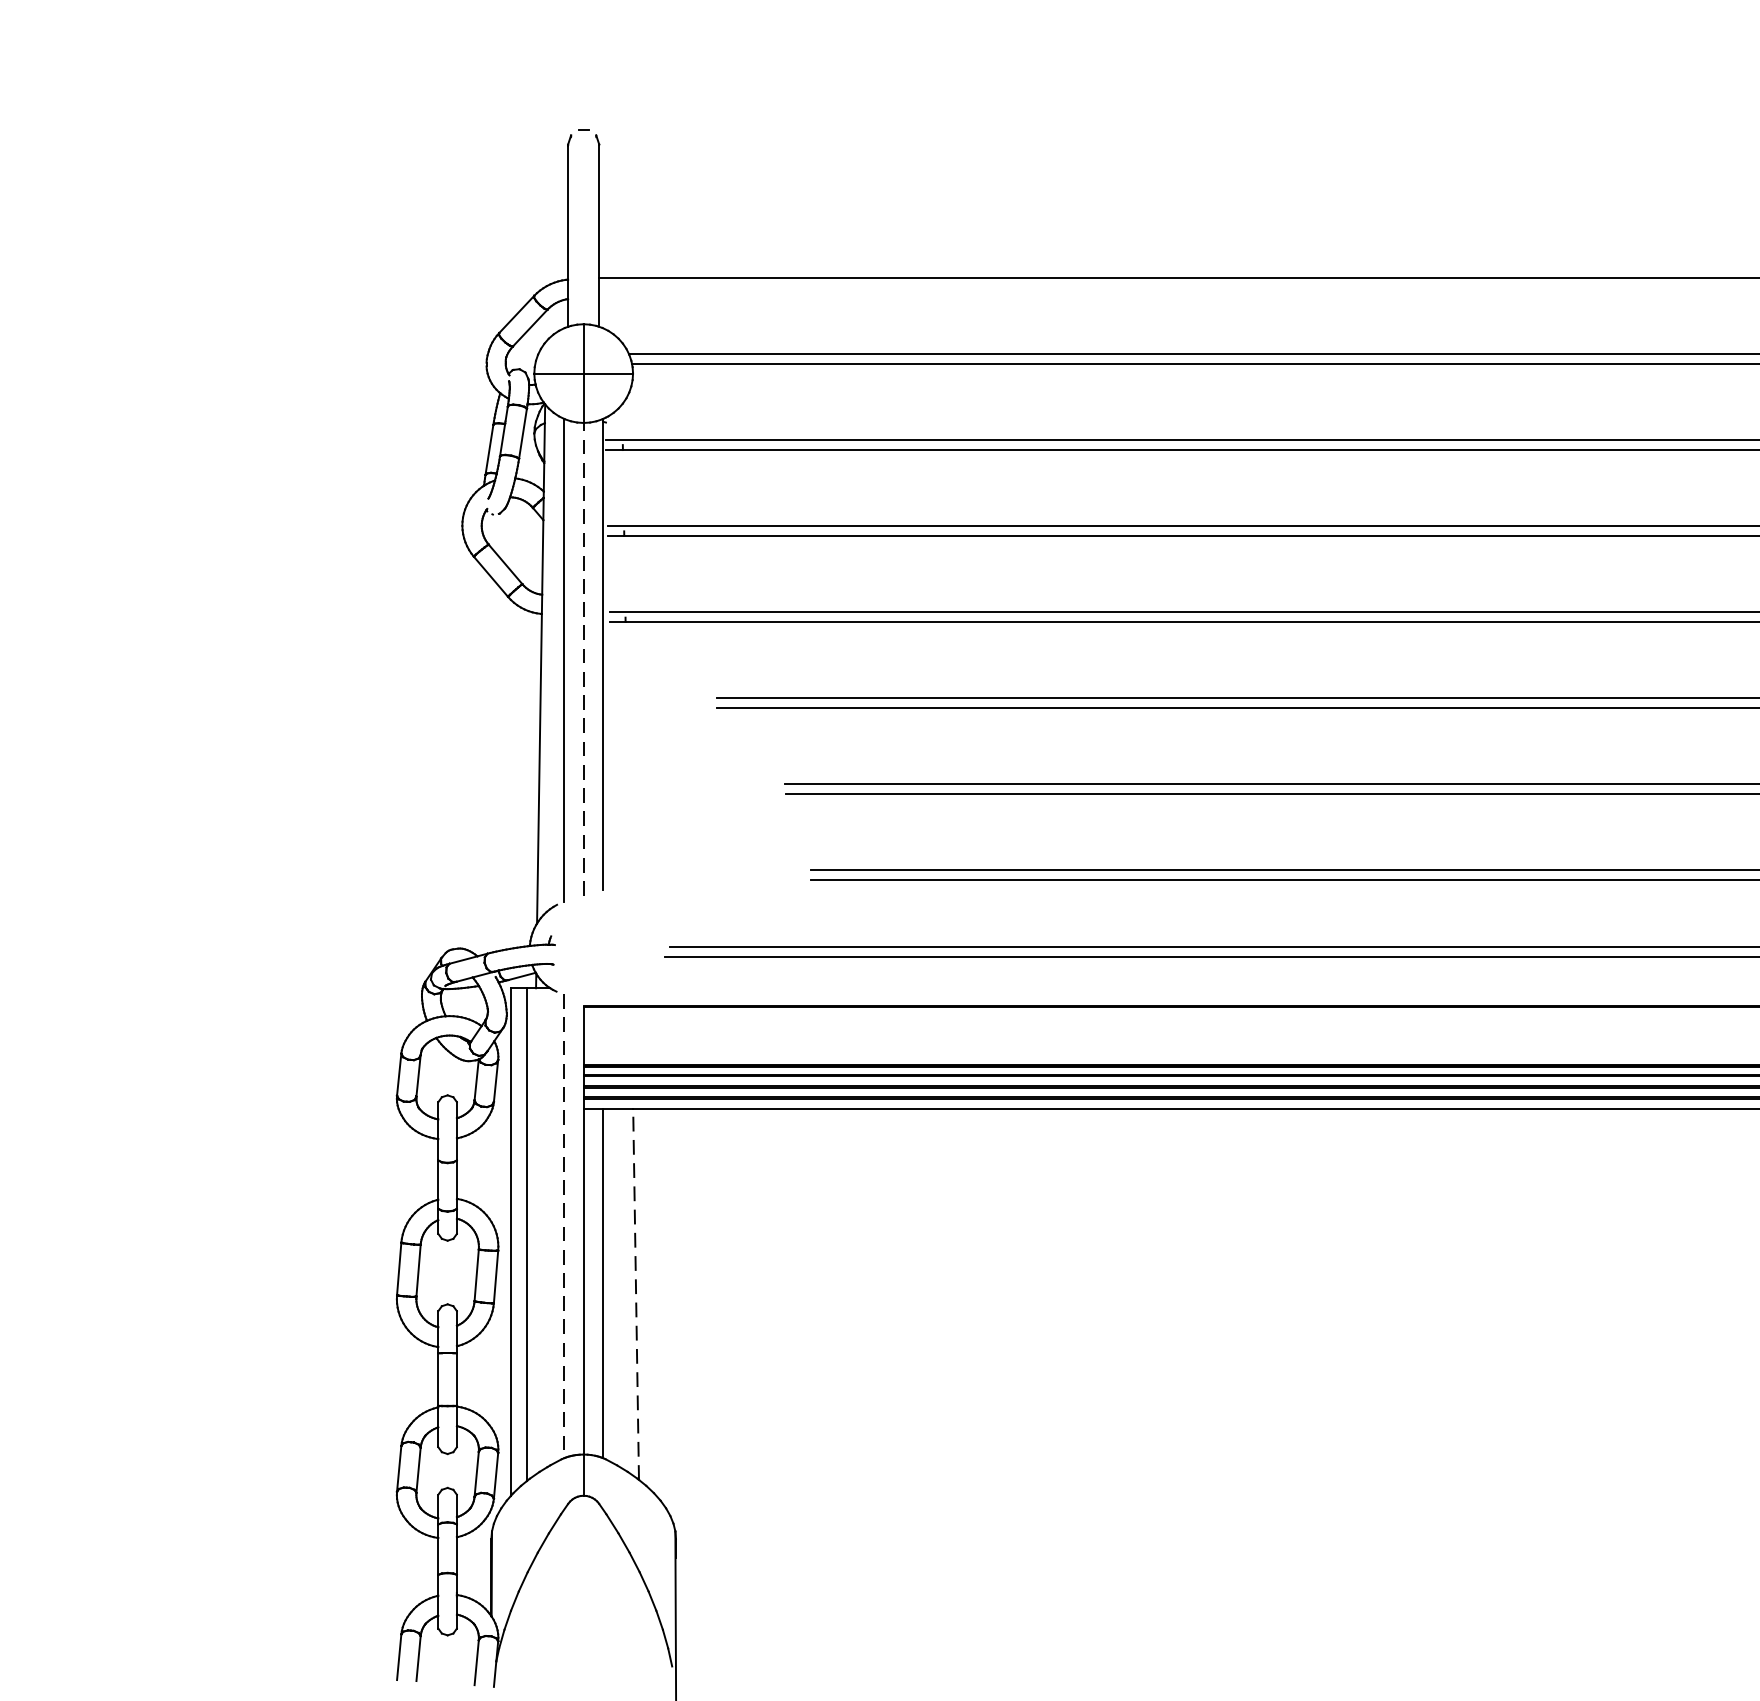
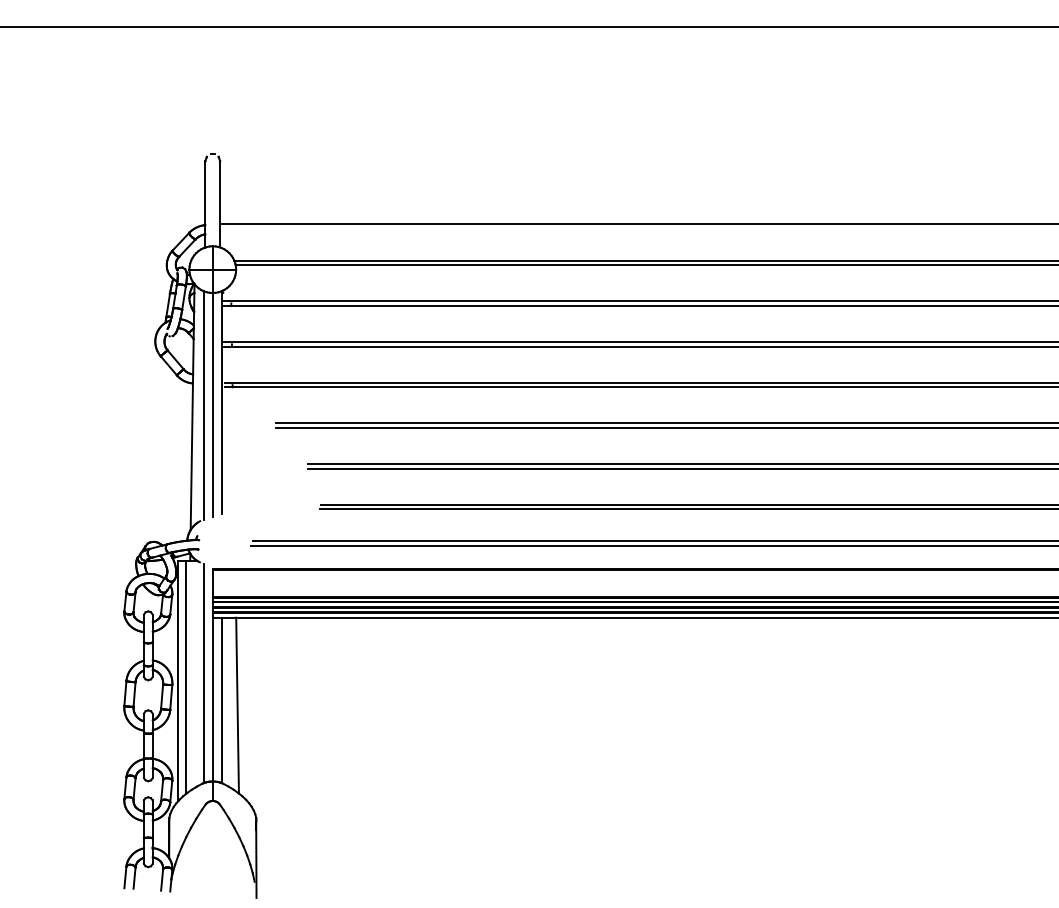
line: (583, 658) -> (212, 404), dashed -> solid
line: (564, 1226) -> (203, 673), dashed -> solid
line: (635, 1294) -> (237, 705), dashed -> solid

